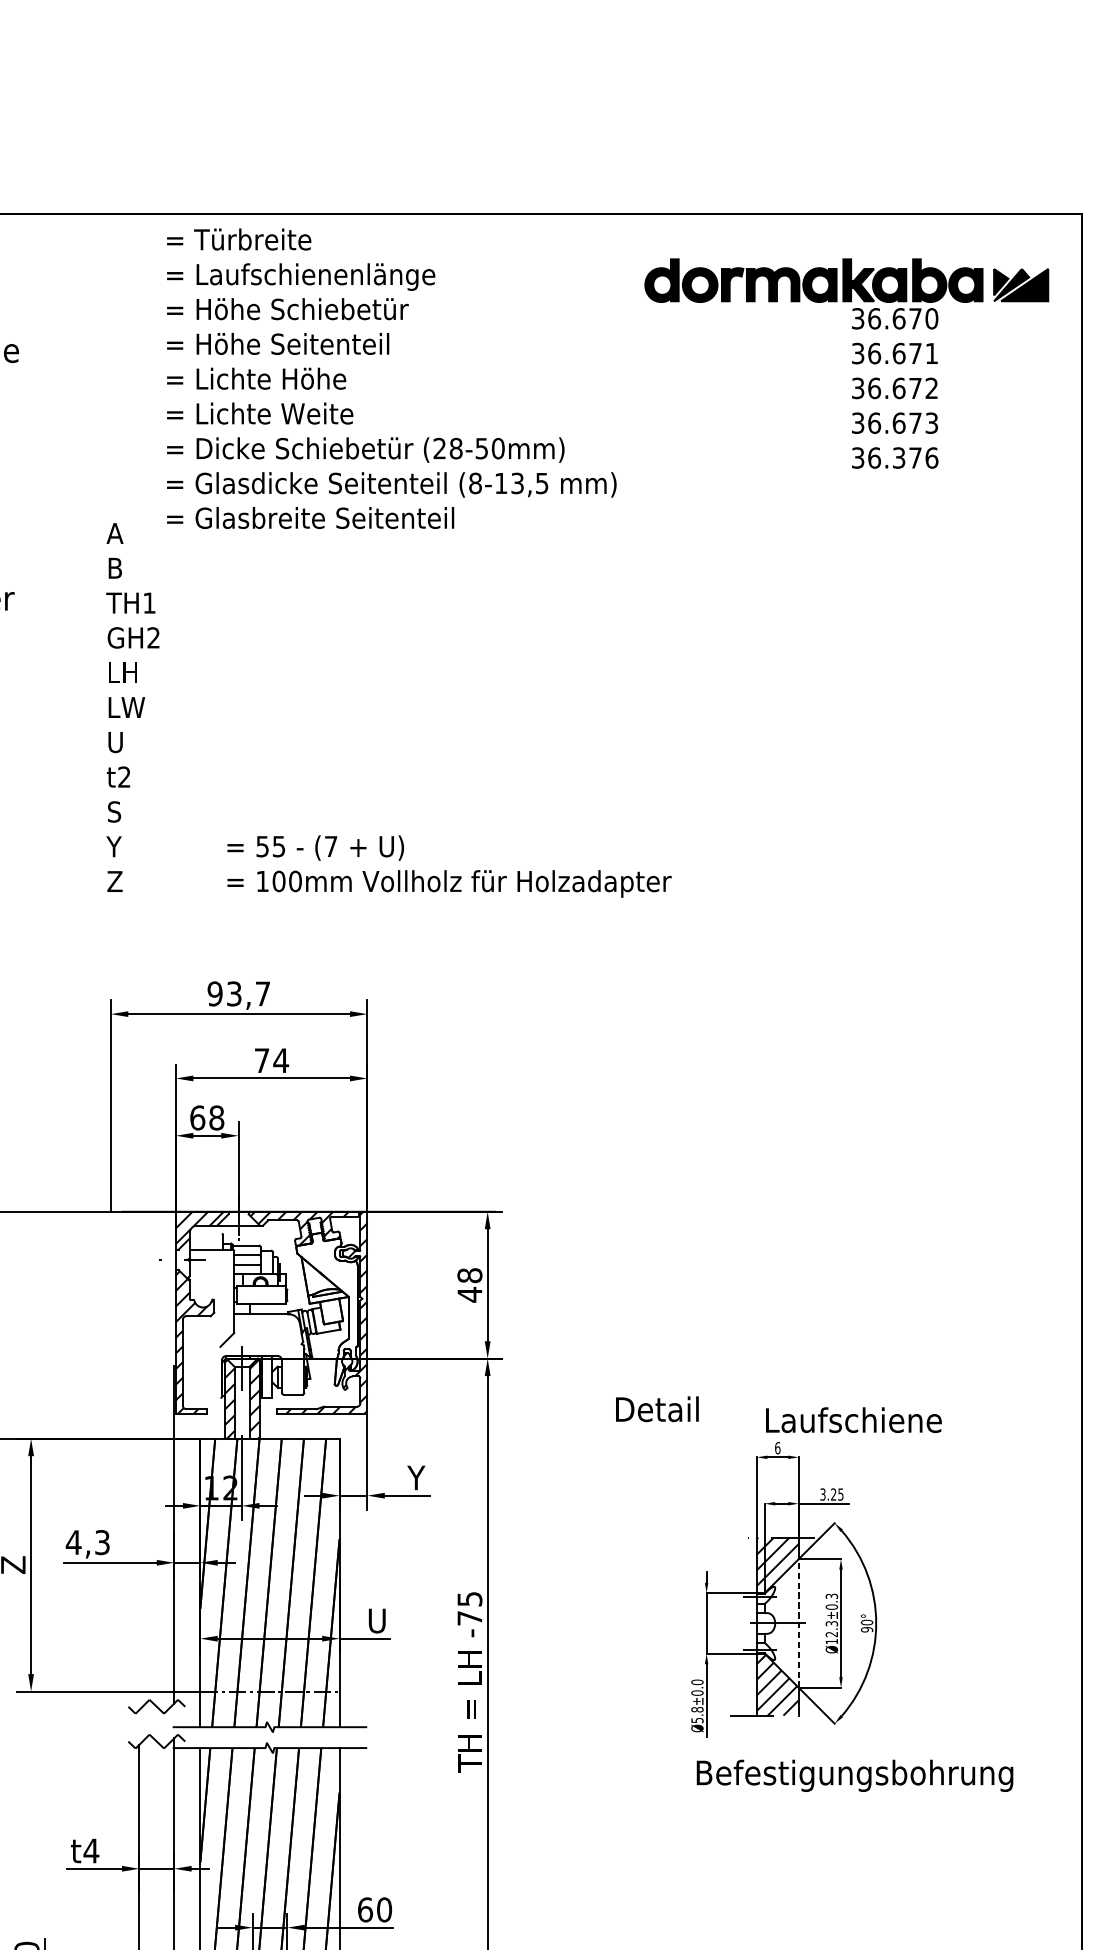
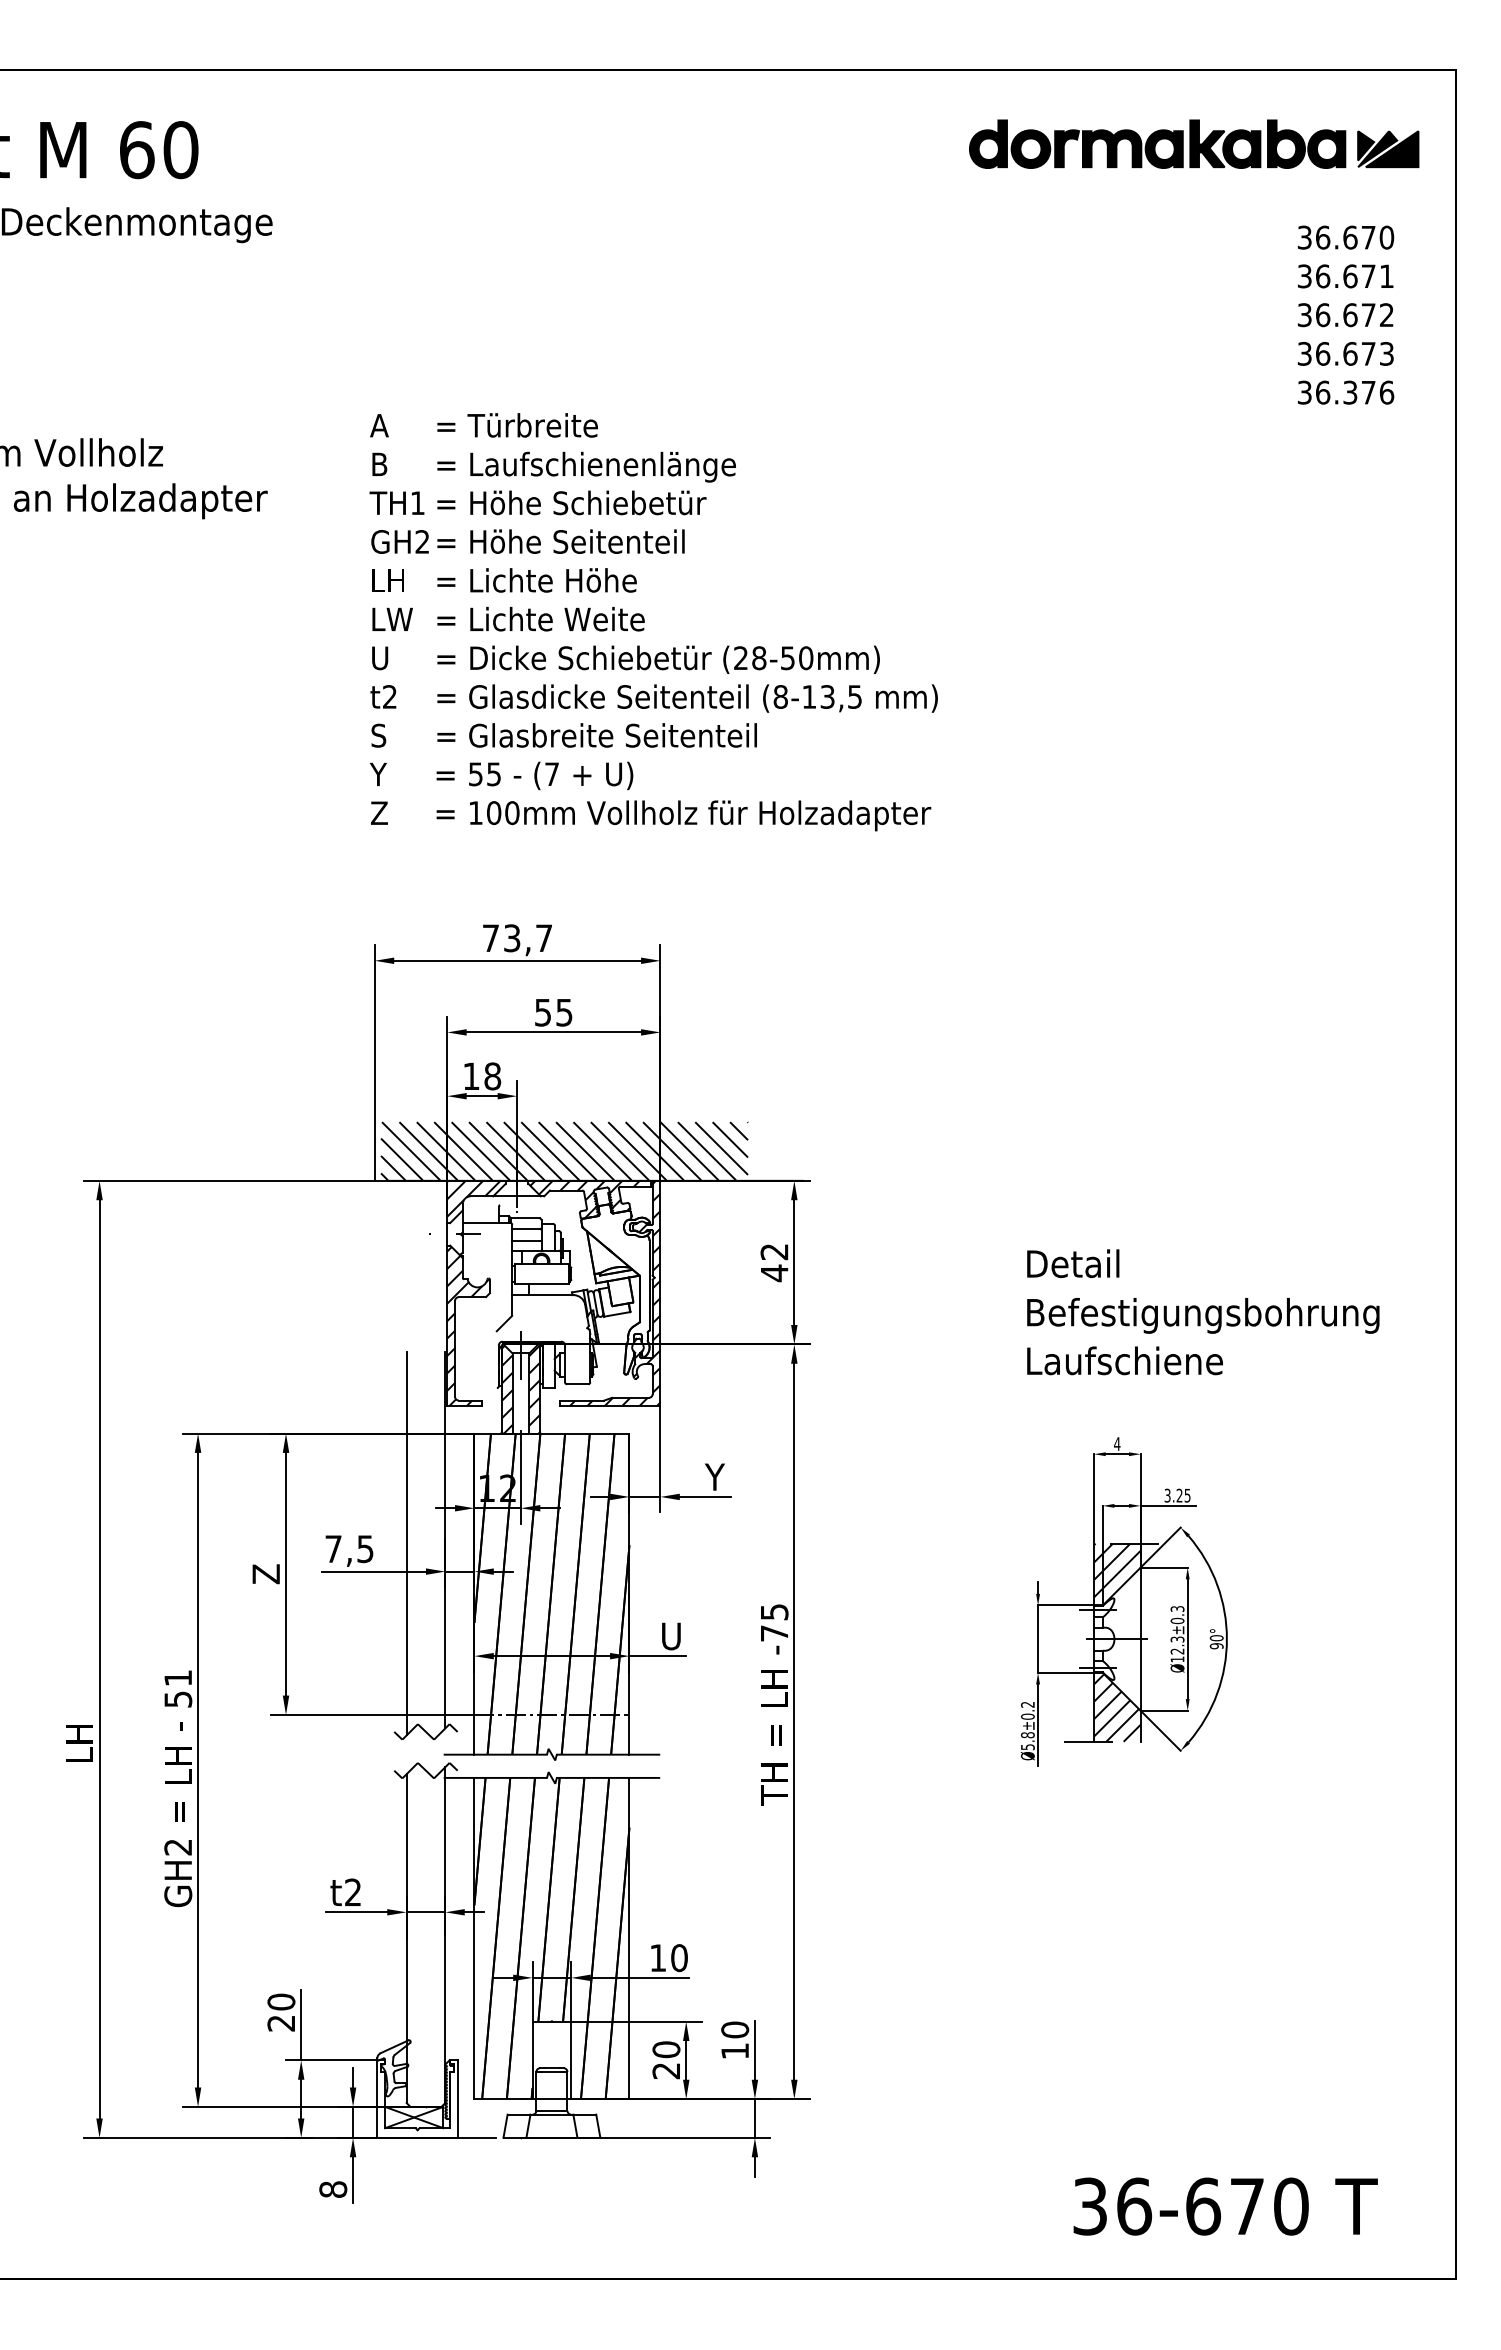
text: (391, 378) -> (687, 580), moved
text: (895, 387) -> (1346, 314), moved
text: (449, 866) -> (683, 796), moved
text: (214, 994) -> (490, 938), 93,7 -> 73,7
text: (272, 1060) -> (554, 1012), 74 -> 55
text: (197, 1118) -> (471, 1076), 68 -> 18
hatch: (281, 1185) -> (564, 1151), added
text: (469, 1275) -> (774, 1251), 48 -> 42
text: (657, 1409) -> (1073, 1263), moved
text: (853, 1419) -> (1124, 1360), moved
text: (777, 1447) -> (1117, 1443), 6 -> 4
line: (139, 1537) -> (406, 1543), added
text: (87, 1542) -> (348, 1548), 4,3 -> 7,5
line: (798, 1623) -> (1140, 1639), dashed -> solid
text: (697, 1682) -> (1027, 1704), Ø5.8±0.0 -> Ø5.8±0.2
text: (855, 1775) -> (1203, 1315), moved
text: (90, 1850) -> (352, 1892), t4 -> t2
text: (365, 1910) -> (658, 1958), 60 -> 10

